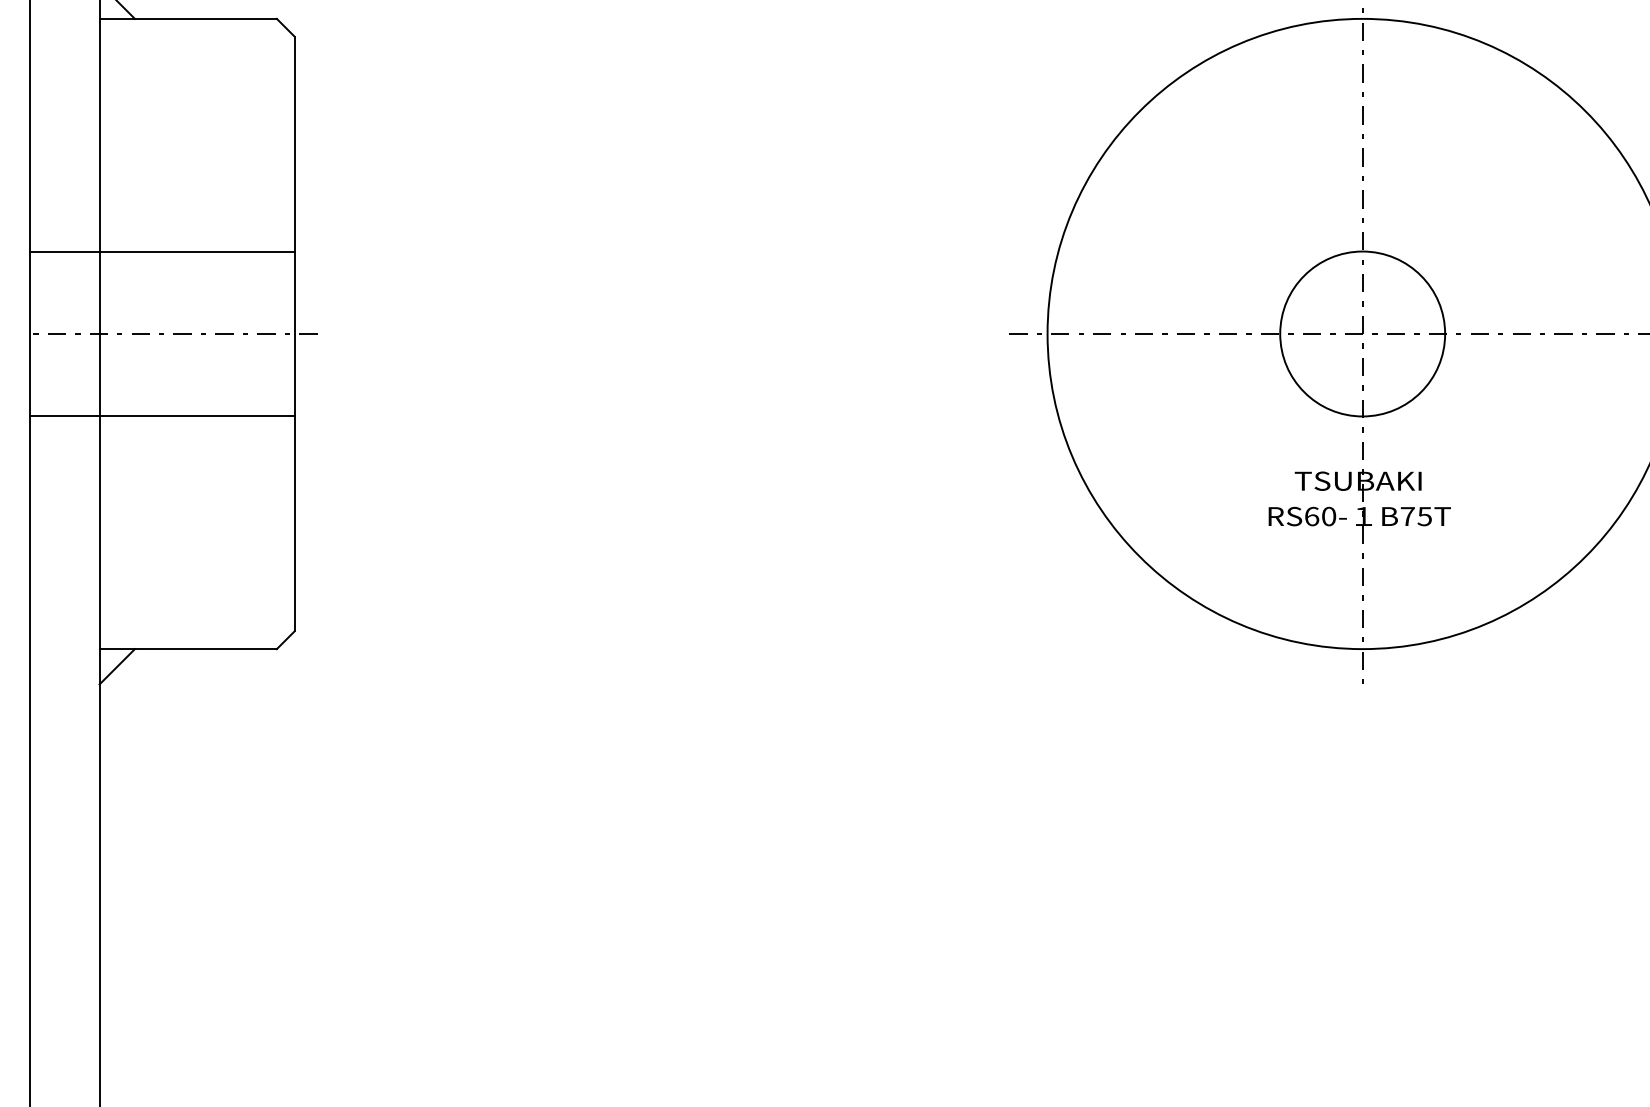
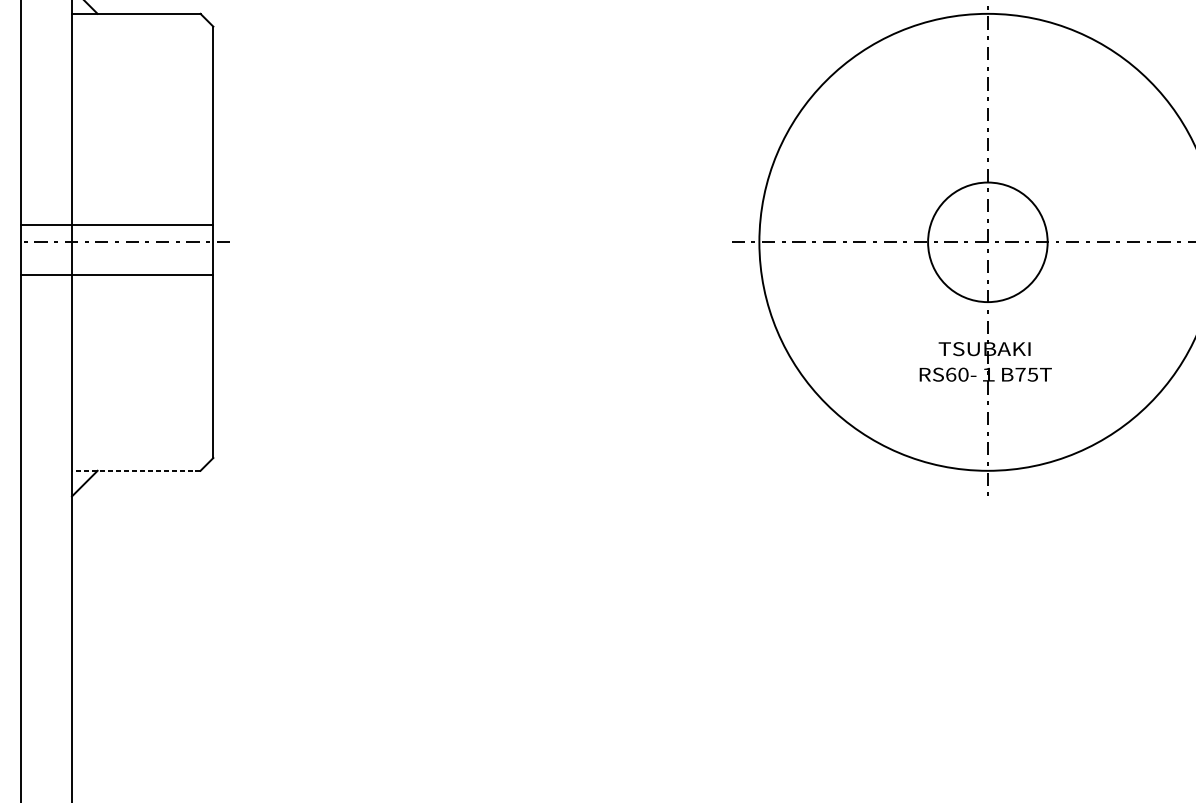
line: (161, 251) -> (116, 225), moved
line: (161, 416) -> (116, 275), moved
line: (188, 649) -> (136, 471), solid -> dashed

